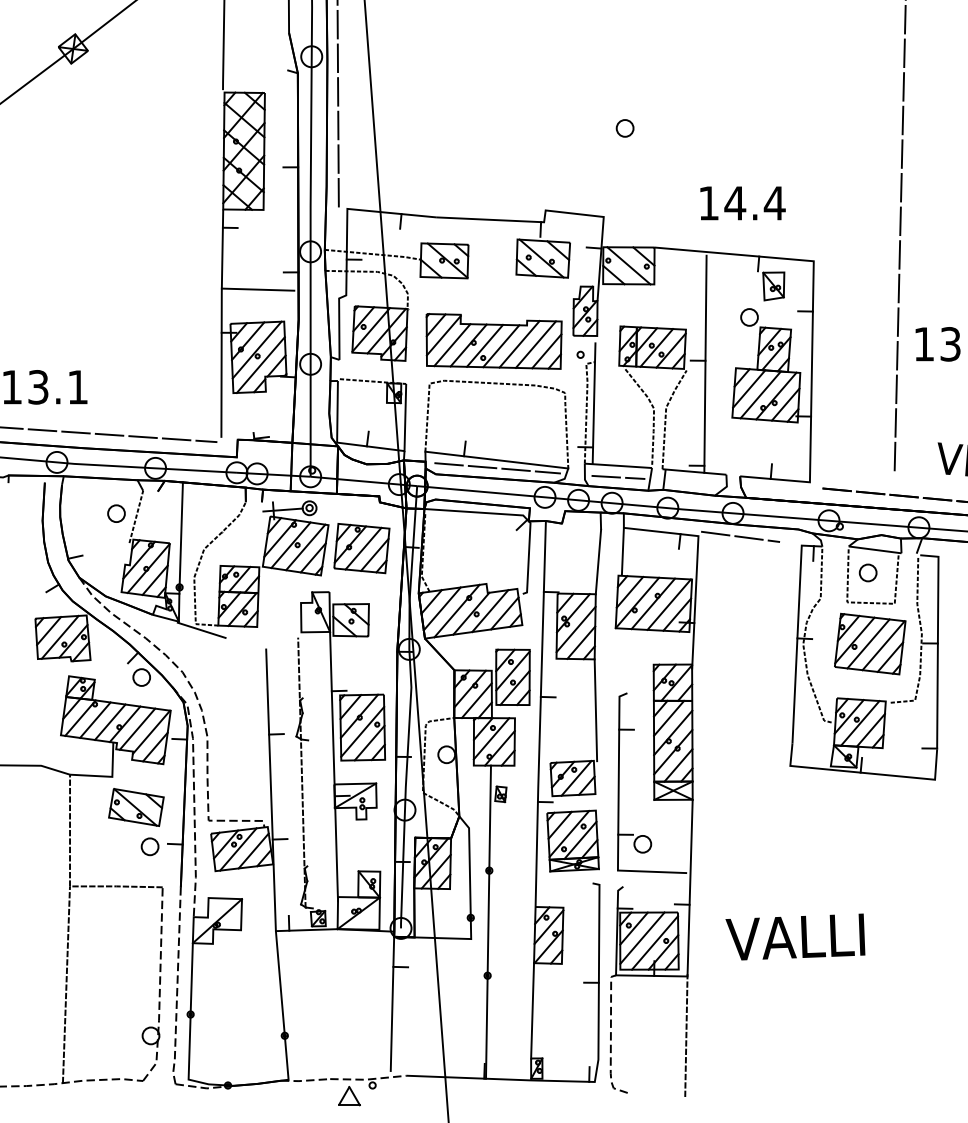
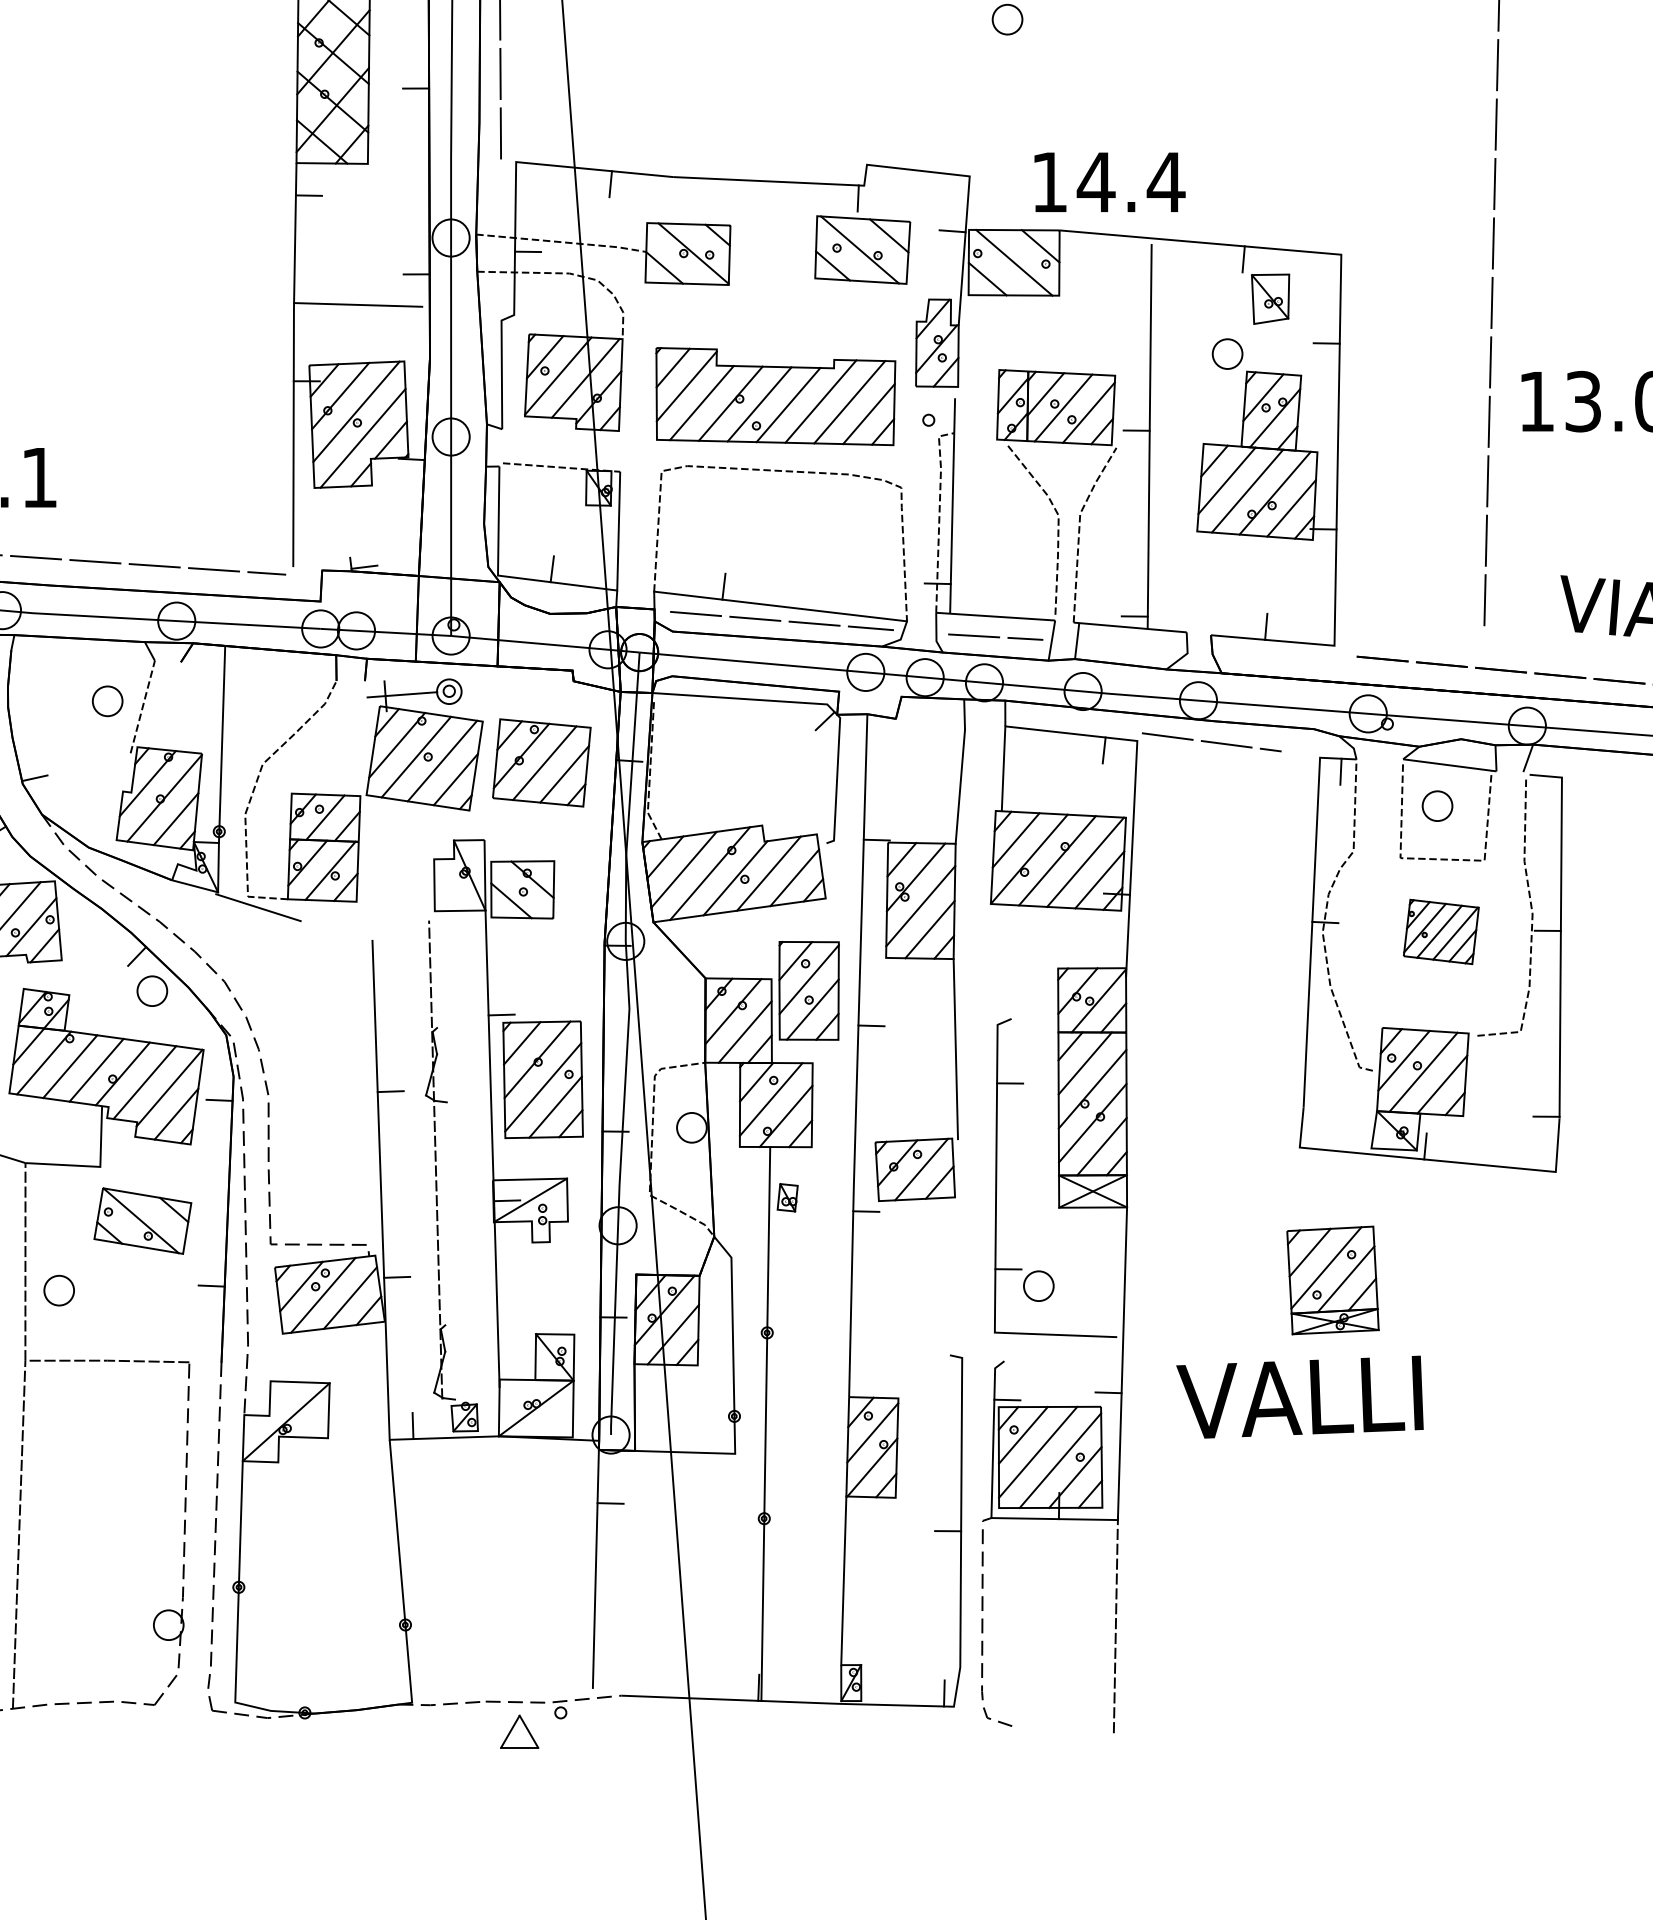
text: (742, 203) -> (1109, 182), moved
part: (870, 643) -> (1441, 930), size x0.6
part: (572, 840) -> (1331, 1279), moved
part: (149, 846) -> (58, 1290), moved
text: (795, 936) -> (1300, 1396), moved

